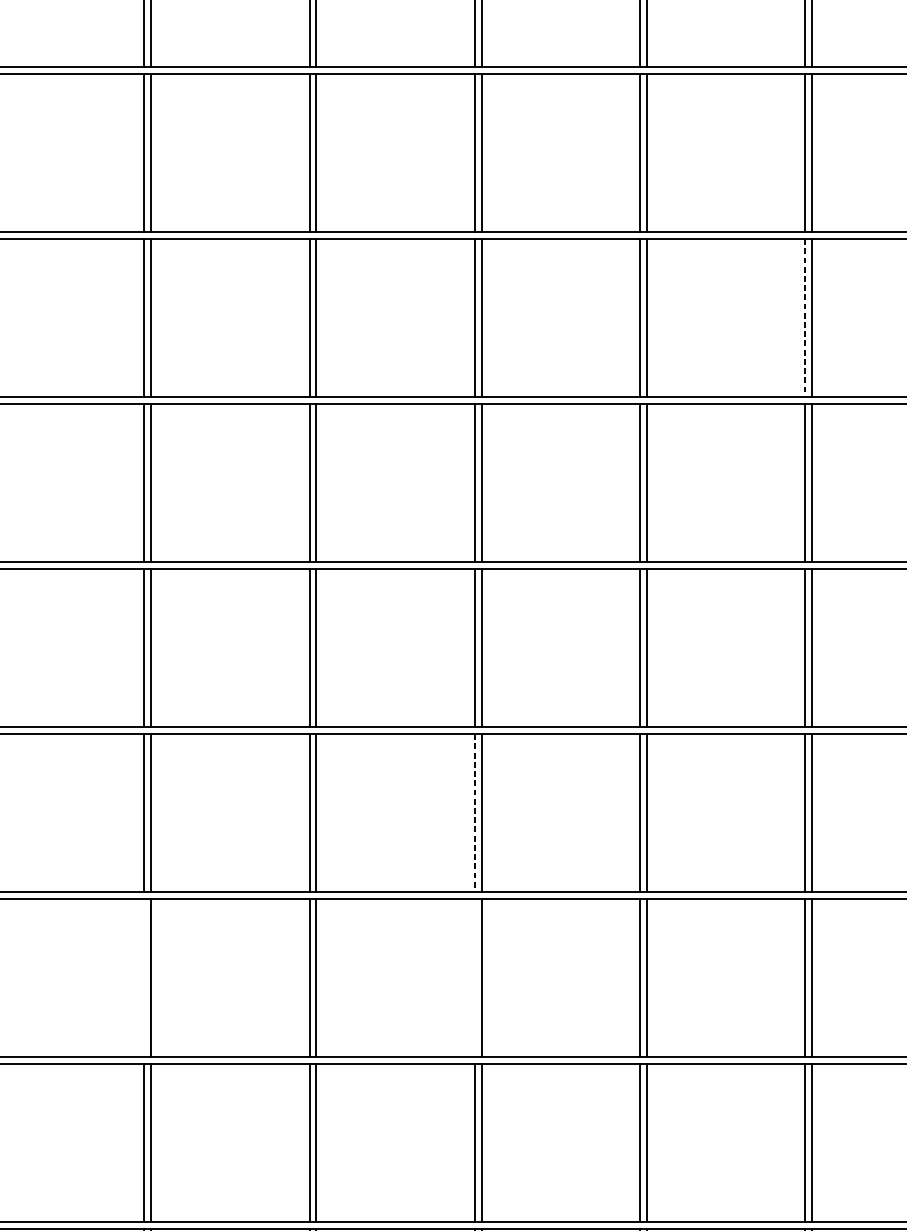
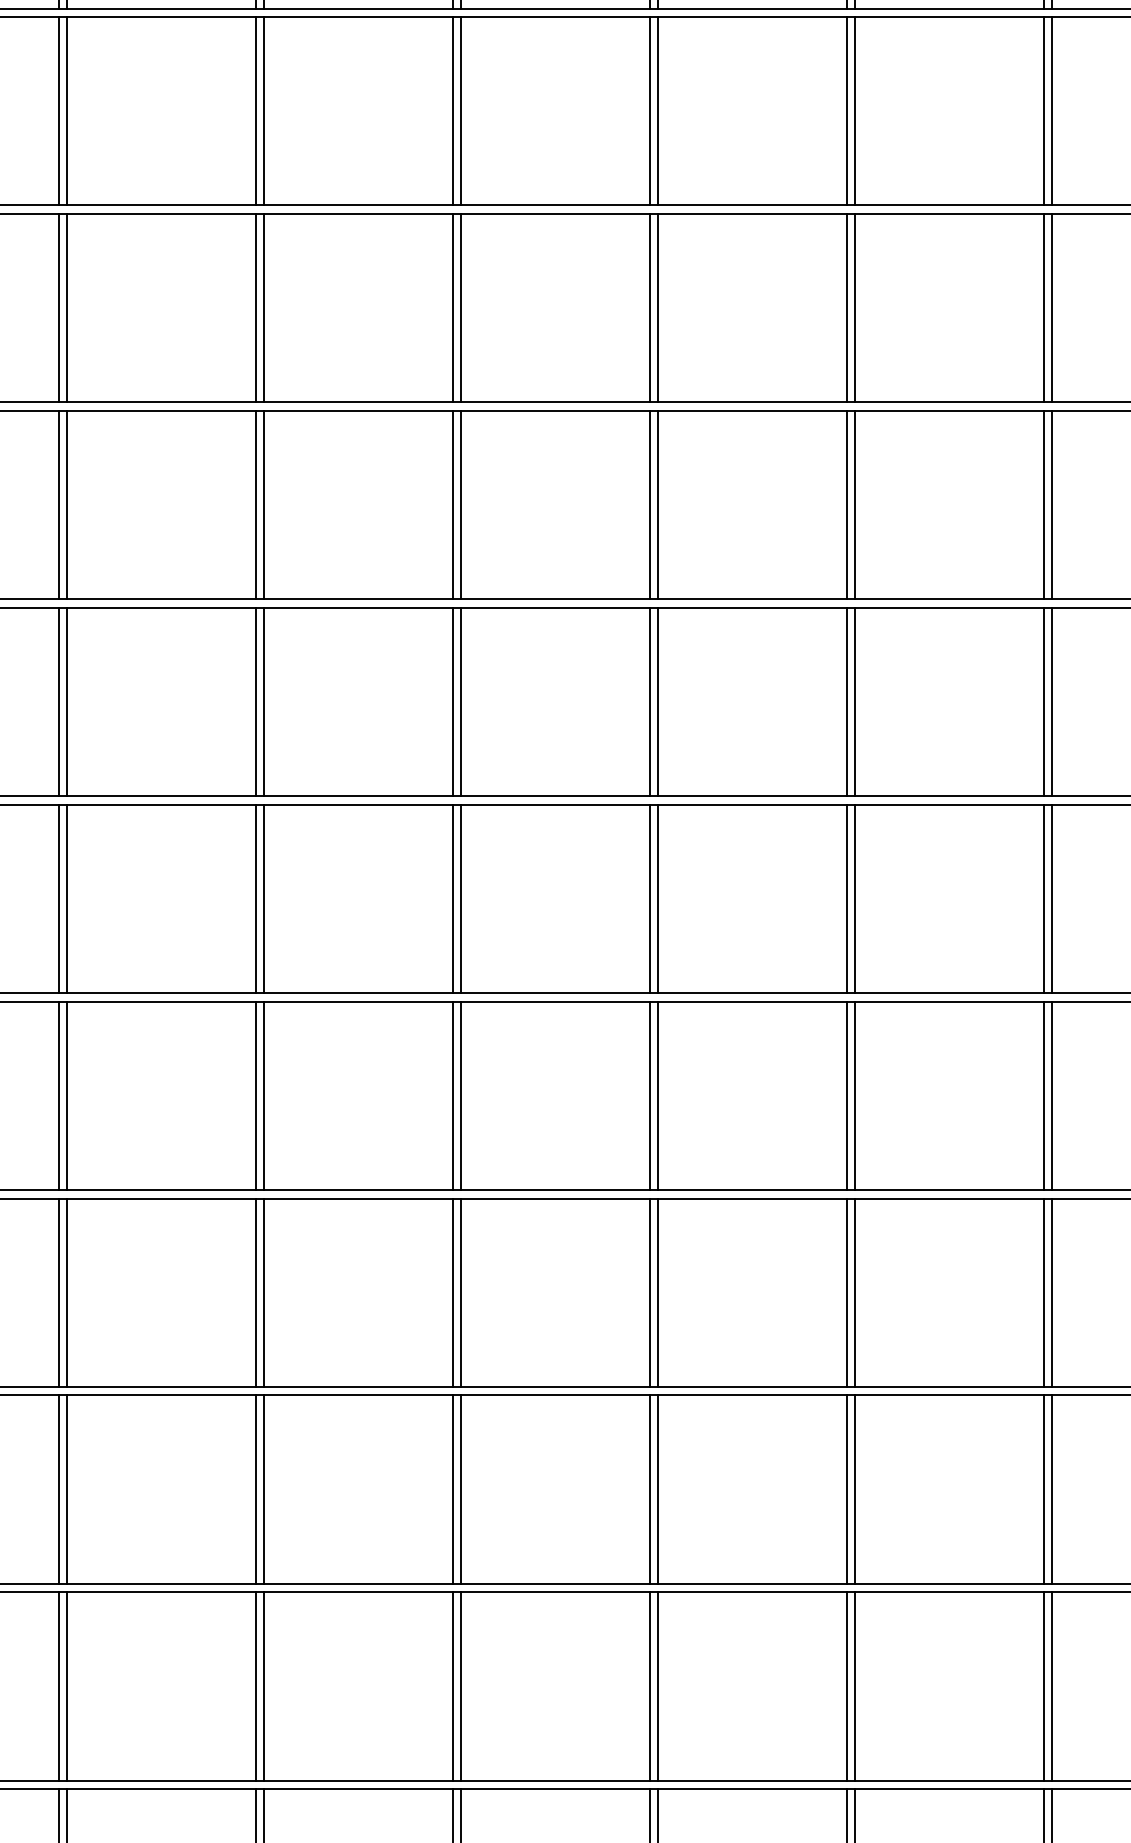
line: (804, 318) -> (1043, 899), dashed -> solid
line: (474, 813) -> (649, 1490), dashed -> solid
line: (144, 978) -> (255, 1686), added
line: (474, 978) -> (649, 1686), added

